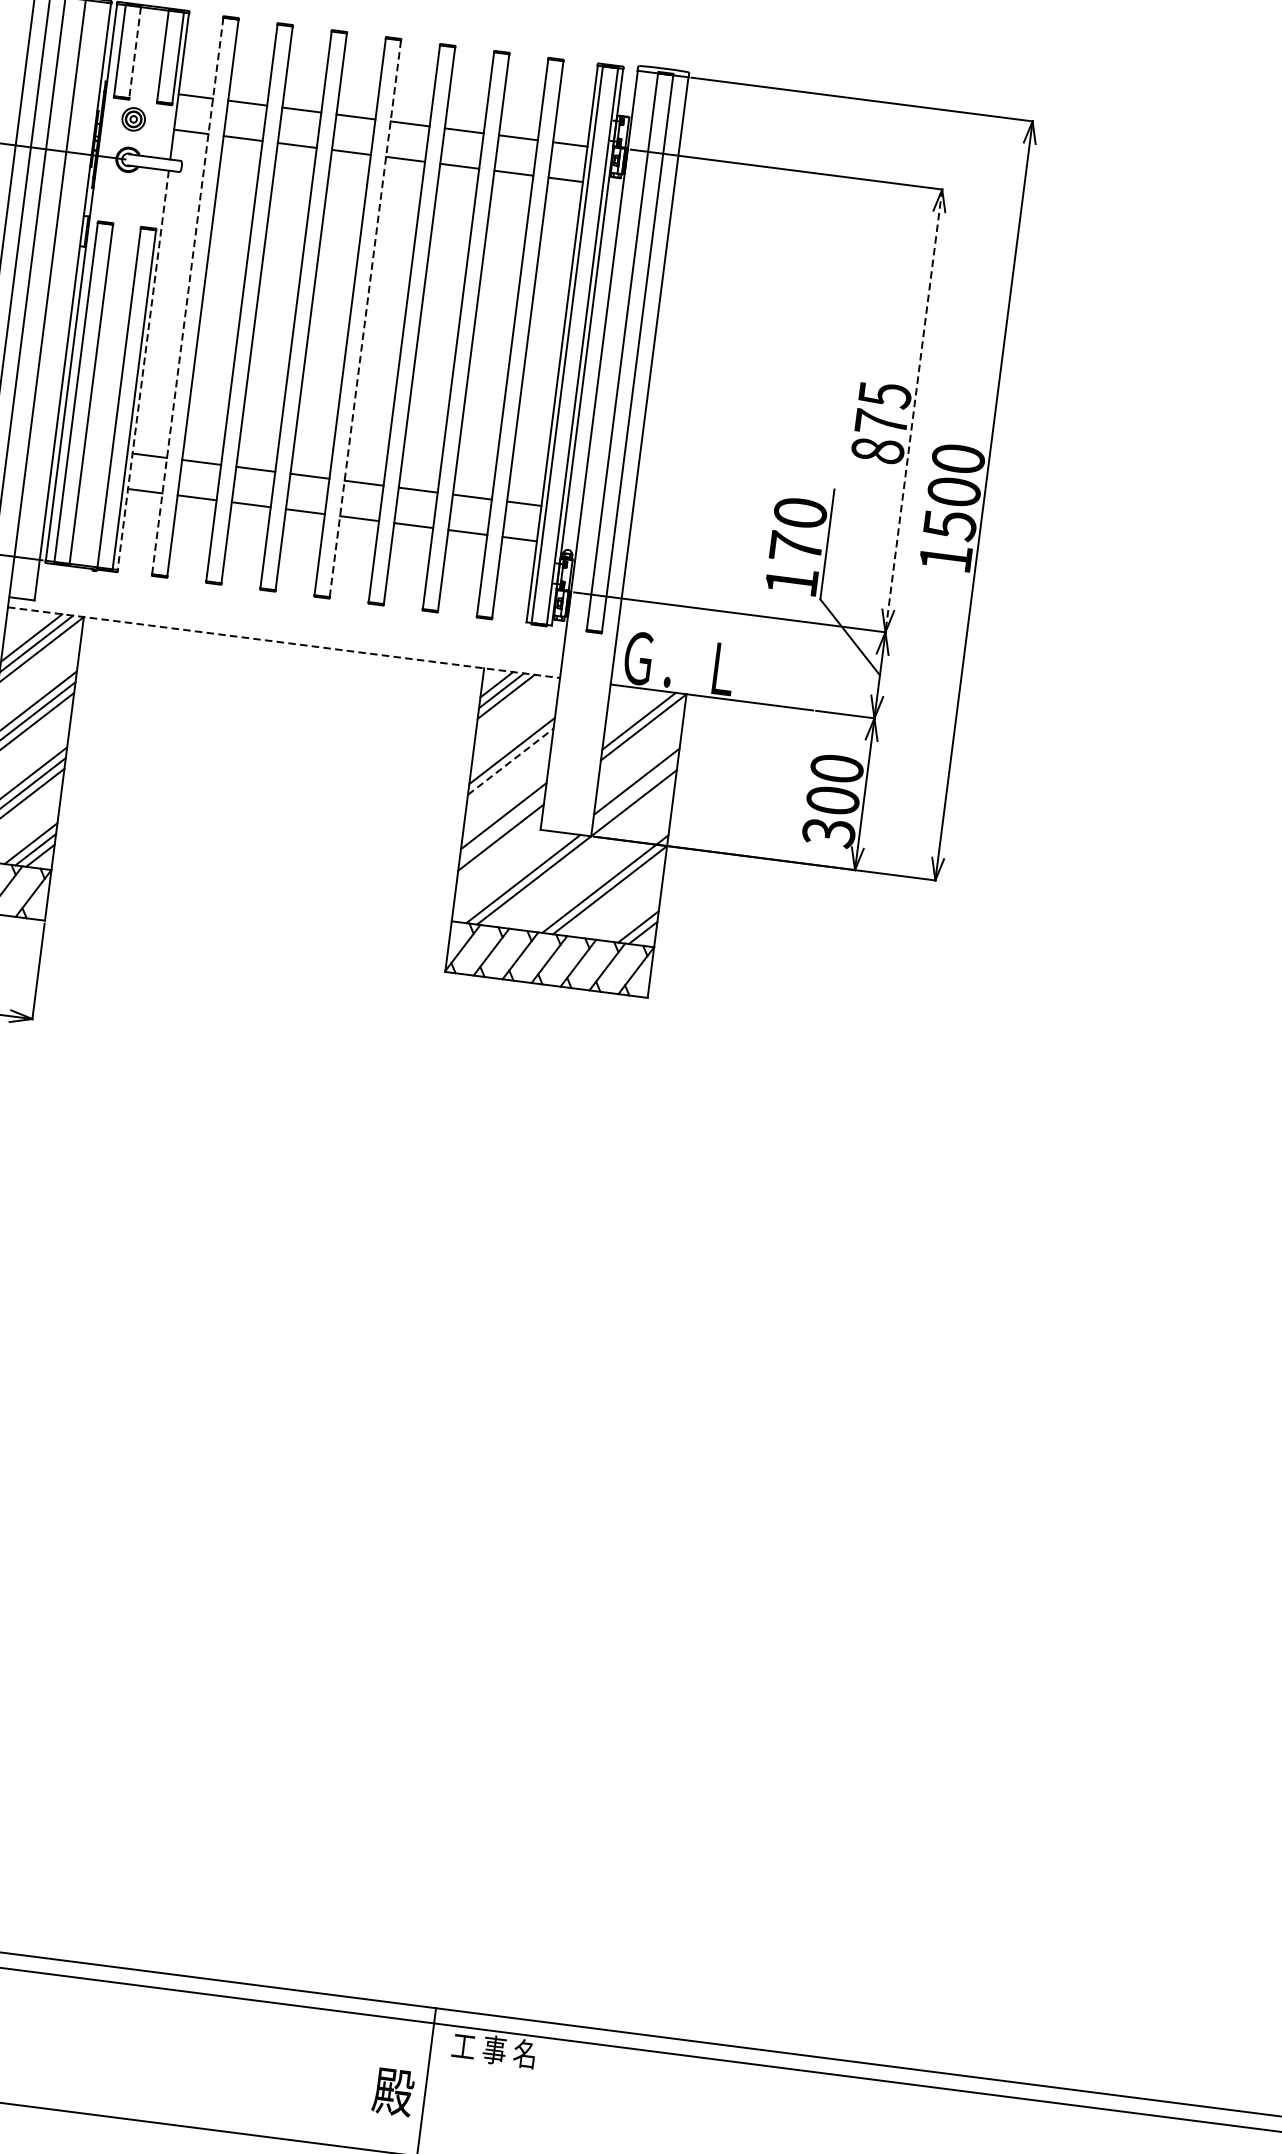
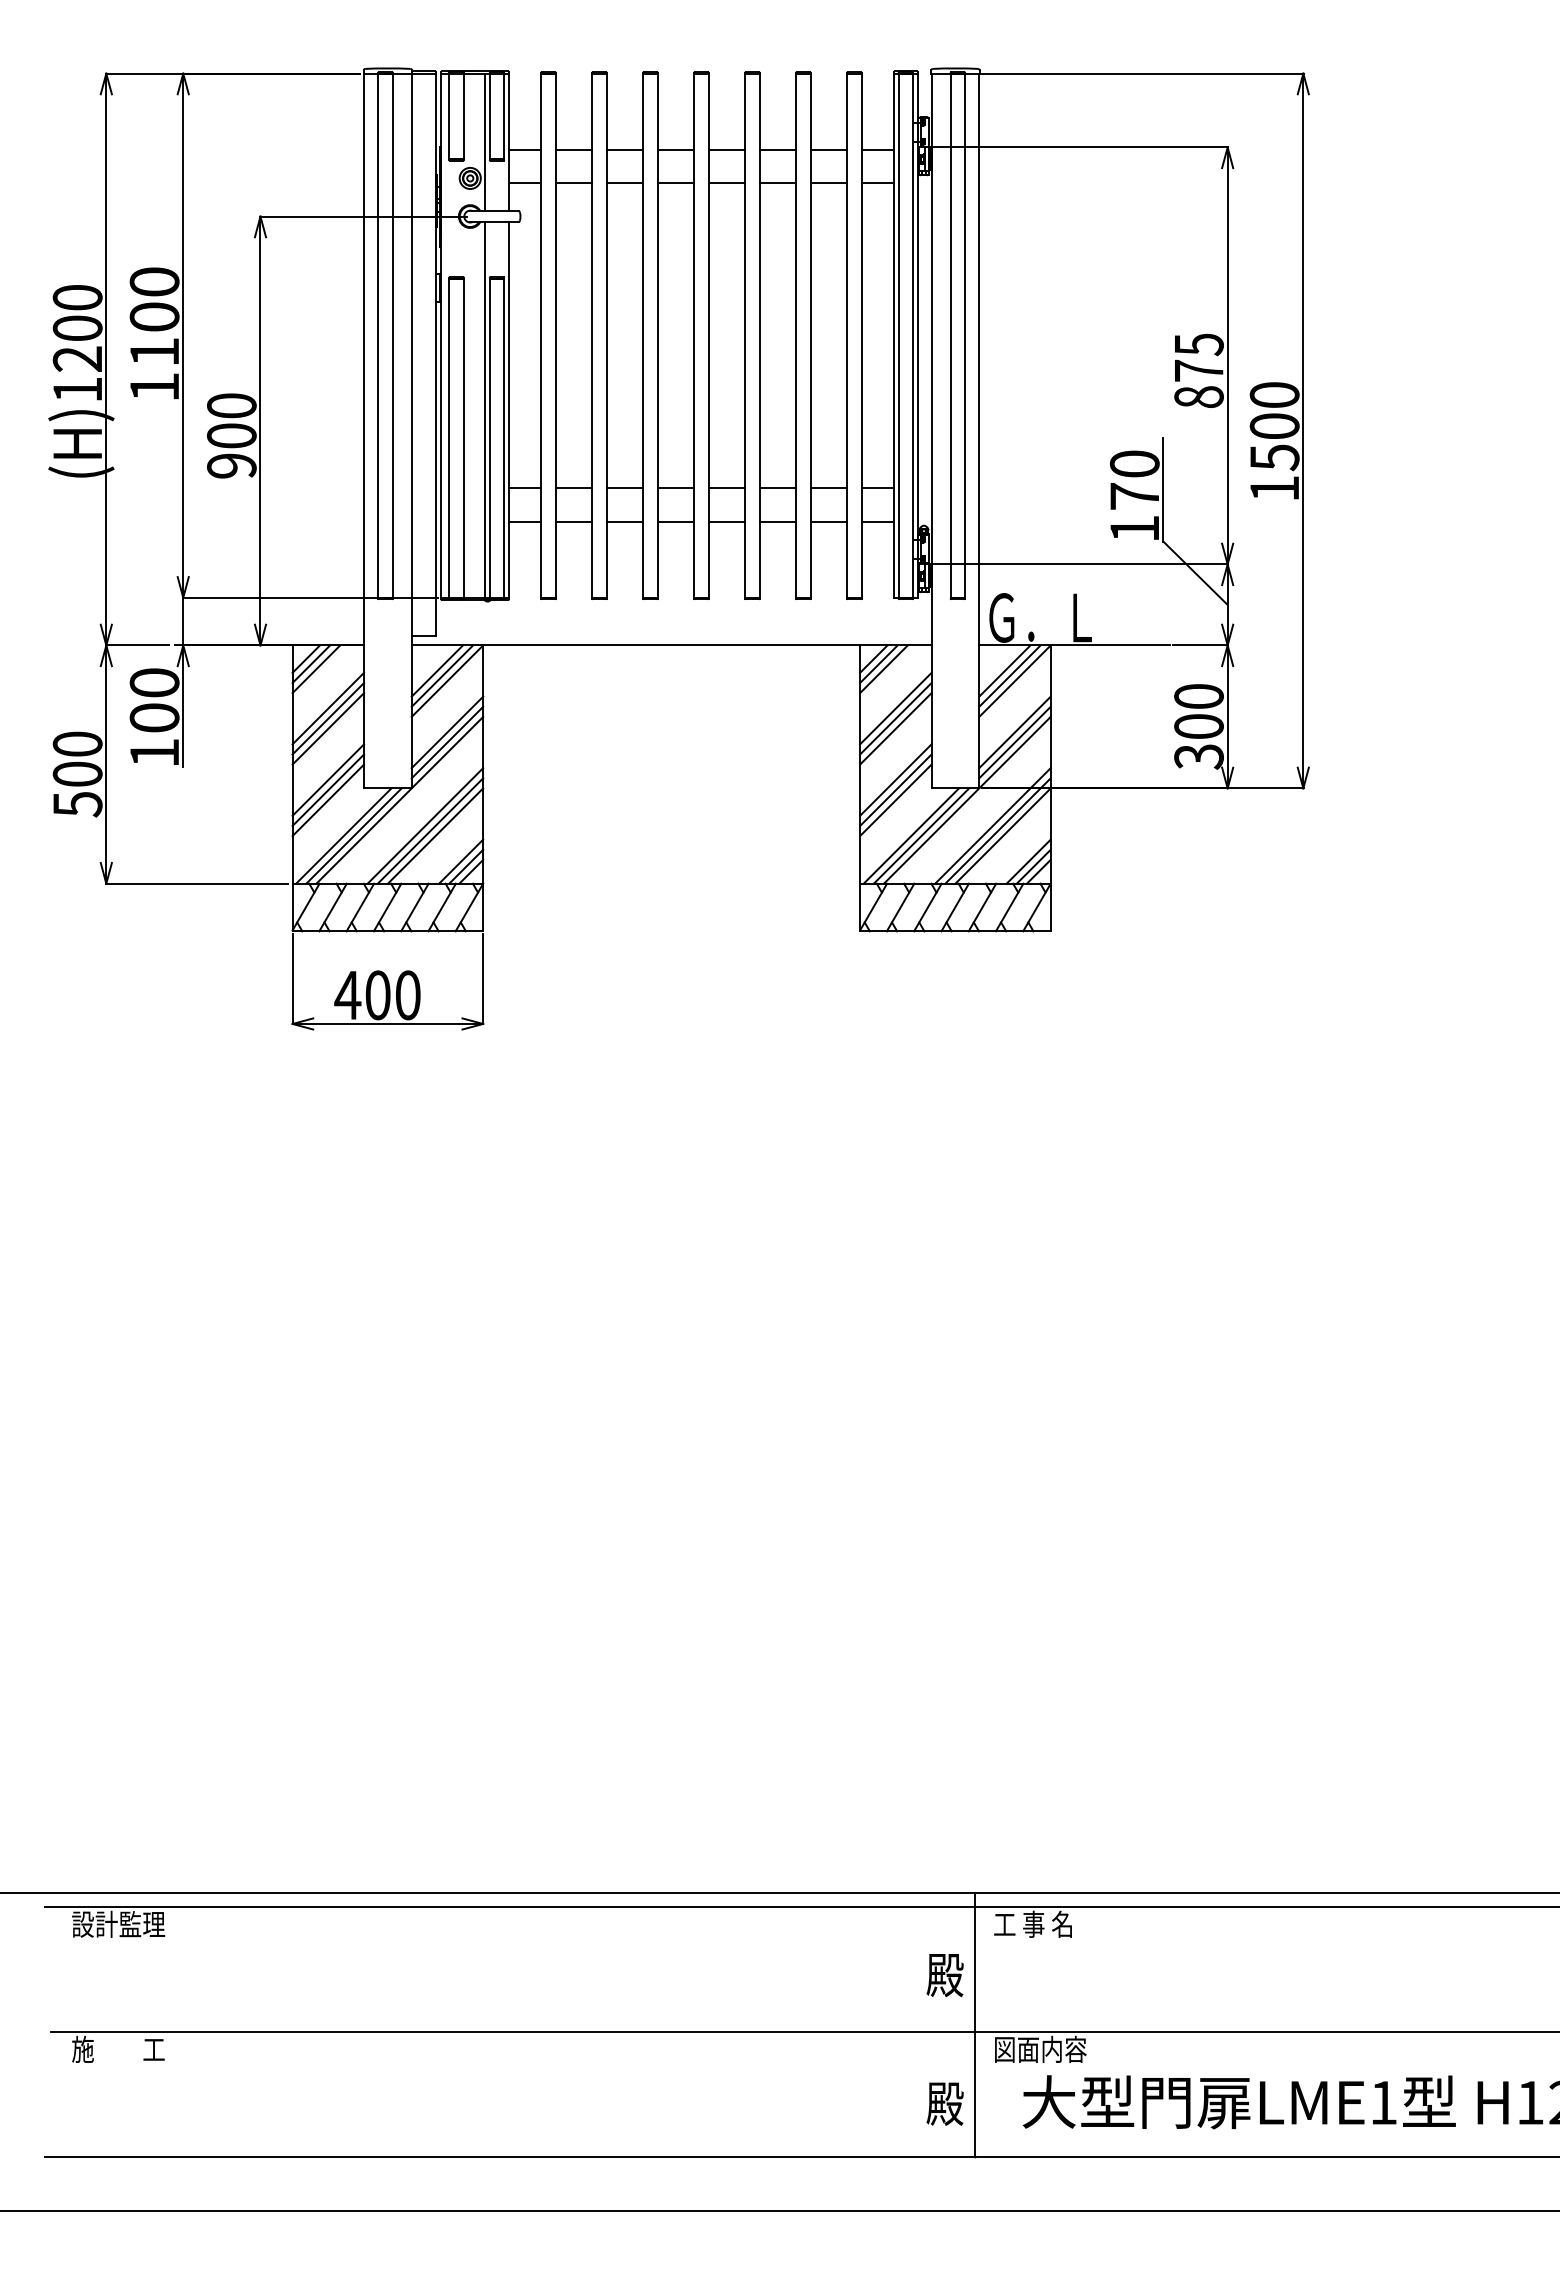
line: (134, 52) -> (463, 116), dashed -> solid
line: (154, 83) -> (485, 142), added
line: (187, 296) -> (541, 336), dashed -> solid
line: (365, 319) -> (708, 336), dashed -> solid
line: (118, 366) -> (485, 409), added
line: (142, 369) -> (508, 409), dashed -> solid
line: (913, 411) -> (1227, 356), dashed -> solid
line: (283, 642) -> (671, 645), dashed -> solid
line: (634, 714) -> (1004, 670), added
line: (513, 740) -> (895, 708), added
line: (510, 761) -> (895, 728), dashed -> solid
line: (634, 792) -> (1014, 742), added
line: (502, 826) -> (895, 789), added
line: (512, 877) -> (911, 835), added
line: (600, 877) -> (992, 825), added
line: (633, 920) -> (1028, 861), added

